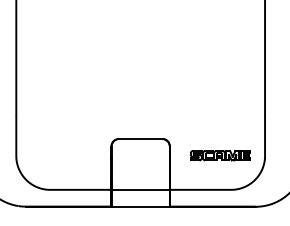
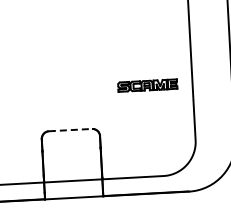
line: (140, 138) -> (70, 129), solid -> dashed
part: (220, 155) -> (148, 85), moved

